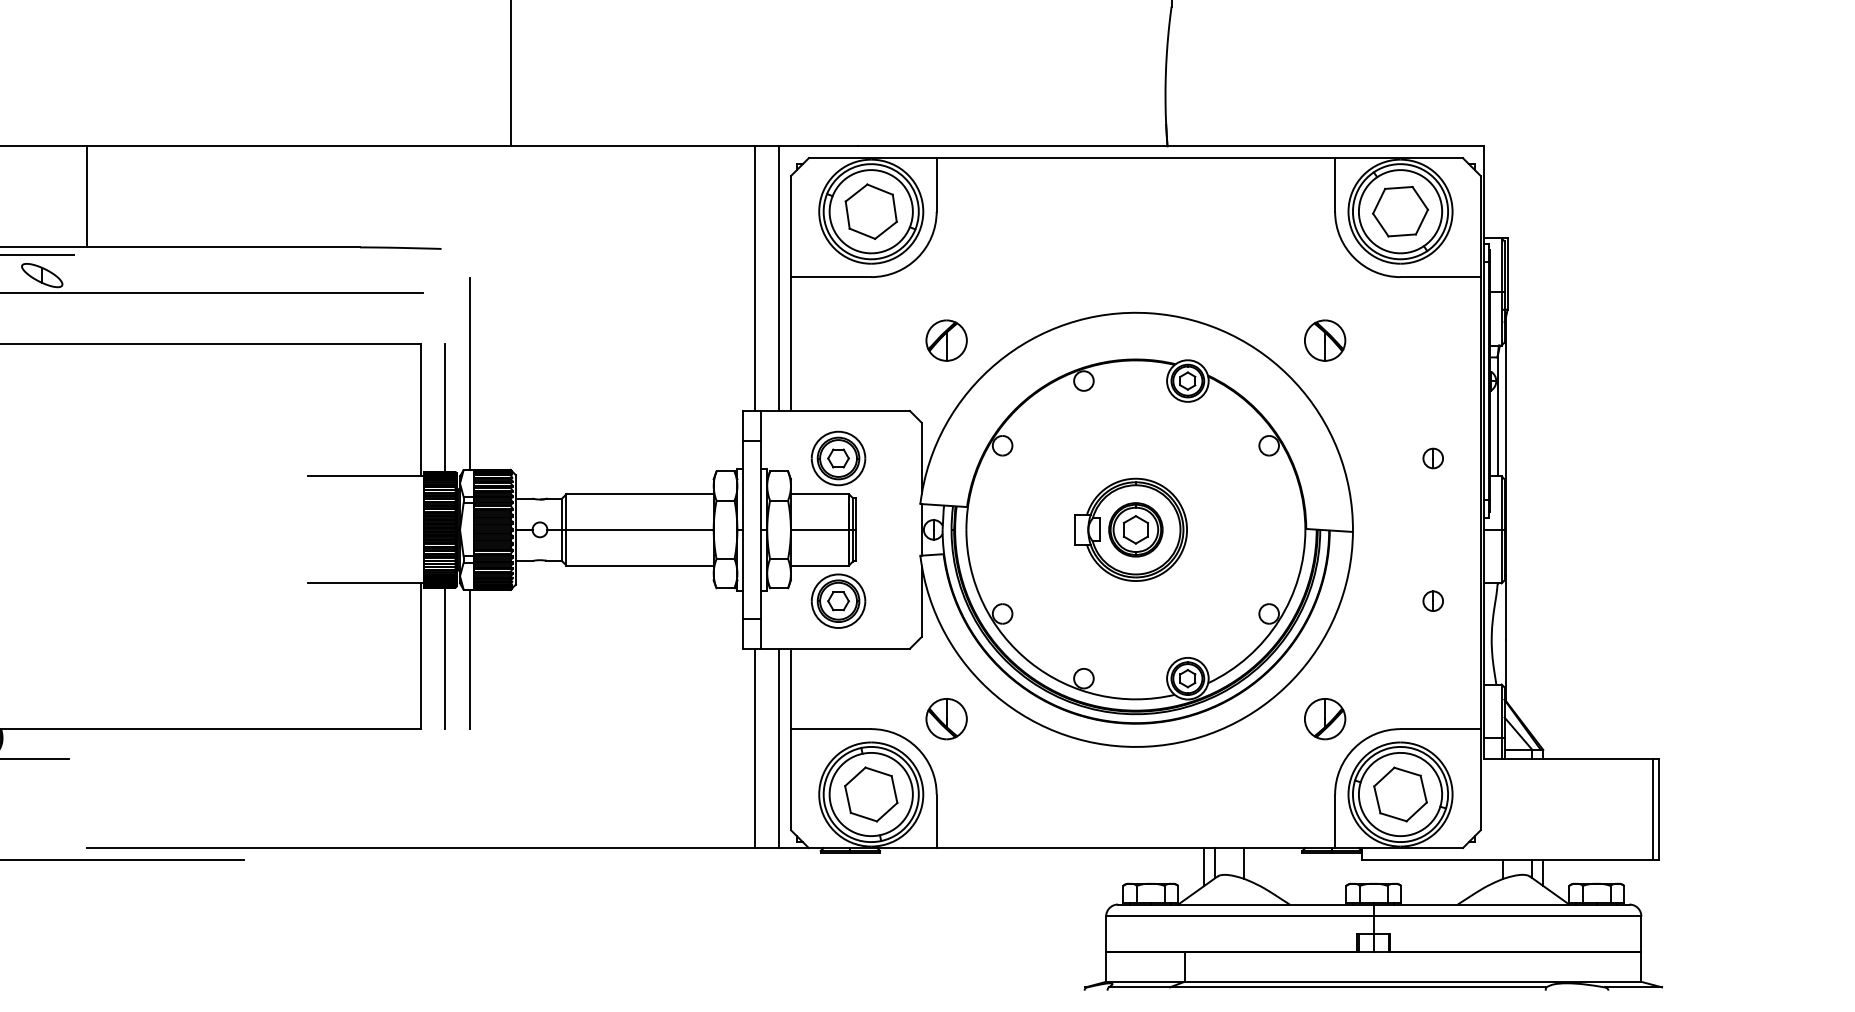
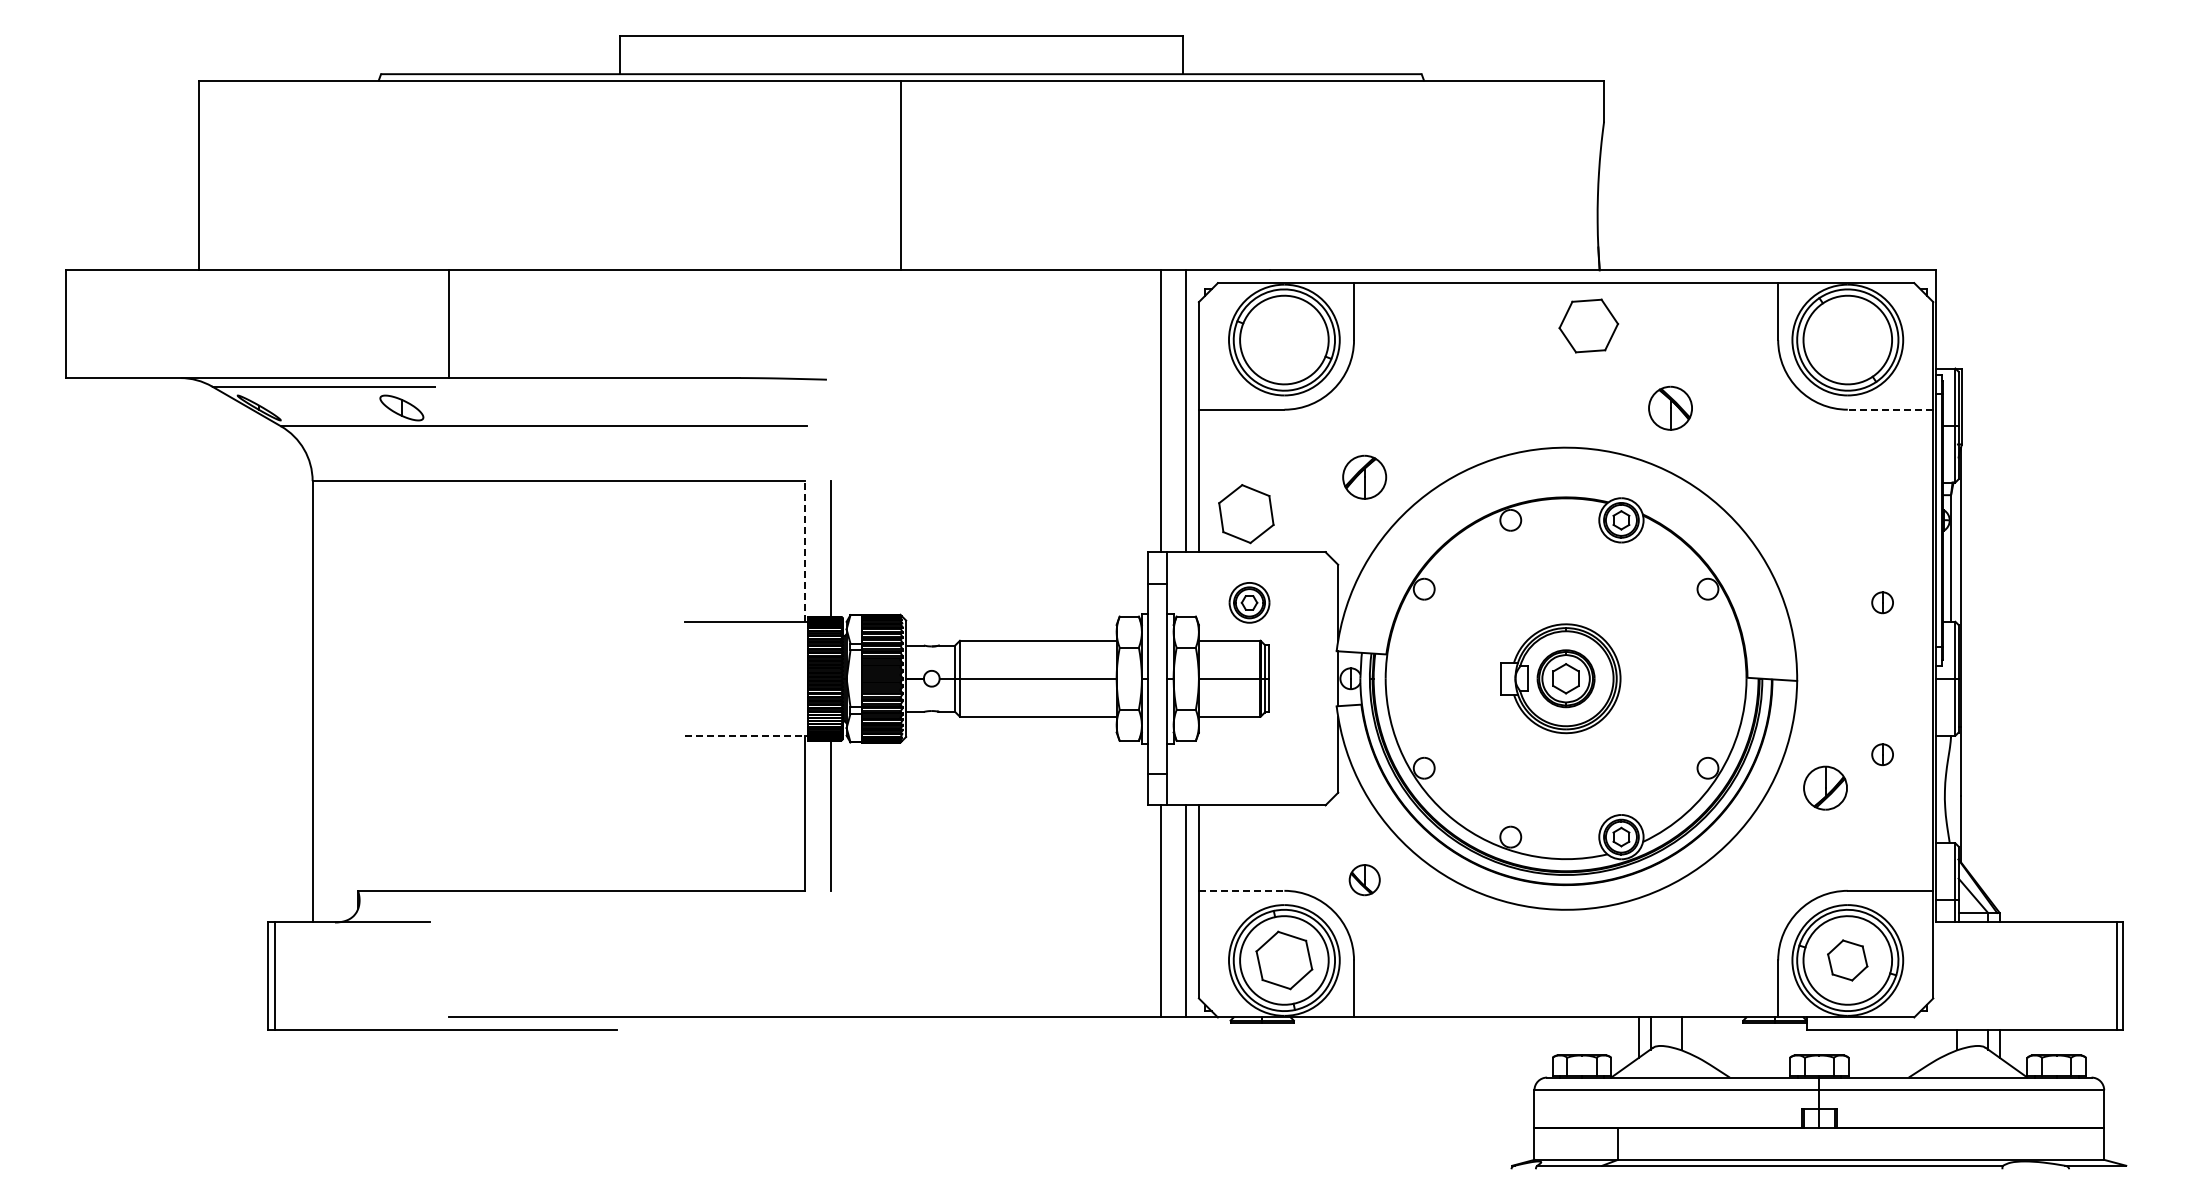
part: (1400, 211) -> (1588, 325), moved
part: (871, 212) -> (1246, 514), moved
line: (1440, 276) -> (1890, 409), solid -> dashed
part: (1325, 339) -> (1670, 407), moved
line: (470, 373) -> (857, 512), removed
line: (421, 409) -> (805, 550), solid -> dashed
part: (838, 458) -> (1249, 602), size x0.7
line: (365, 583) -> (746, 735), solid -> dashed
part: (838, 601) -> (1249, 754), removed
line: (470, 659) -> (857, 816), removed
part: (946, 718) -> (1364, 879), size x0.7
part: (1325, 718) -> (1825, 787), moved
line: (830, 728) -> (1241, 890), solid -> dashed
part: (1400, 794) -> (1847, 960), size x0.7

